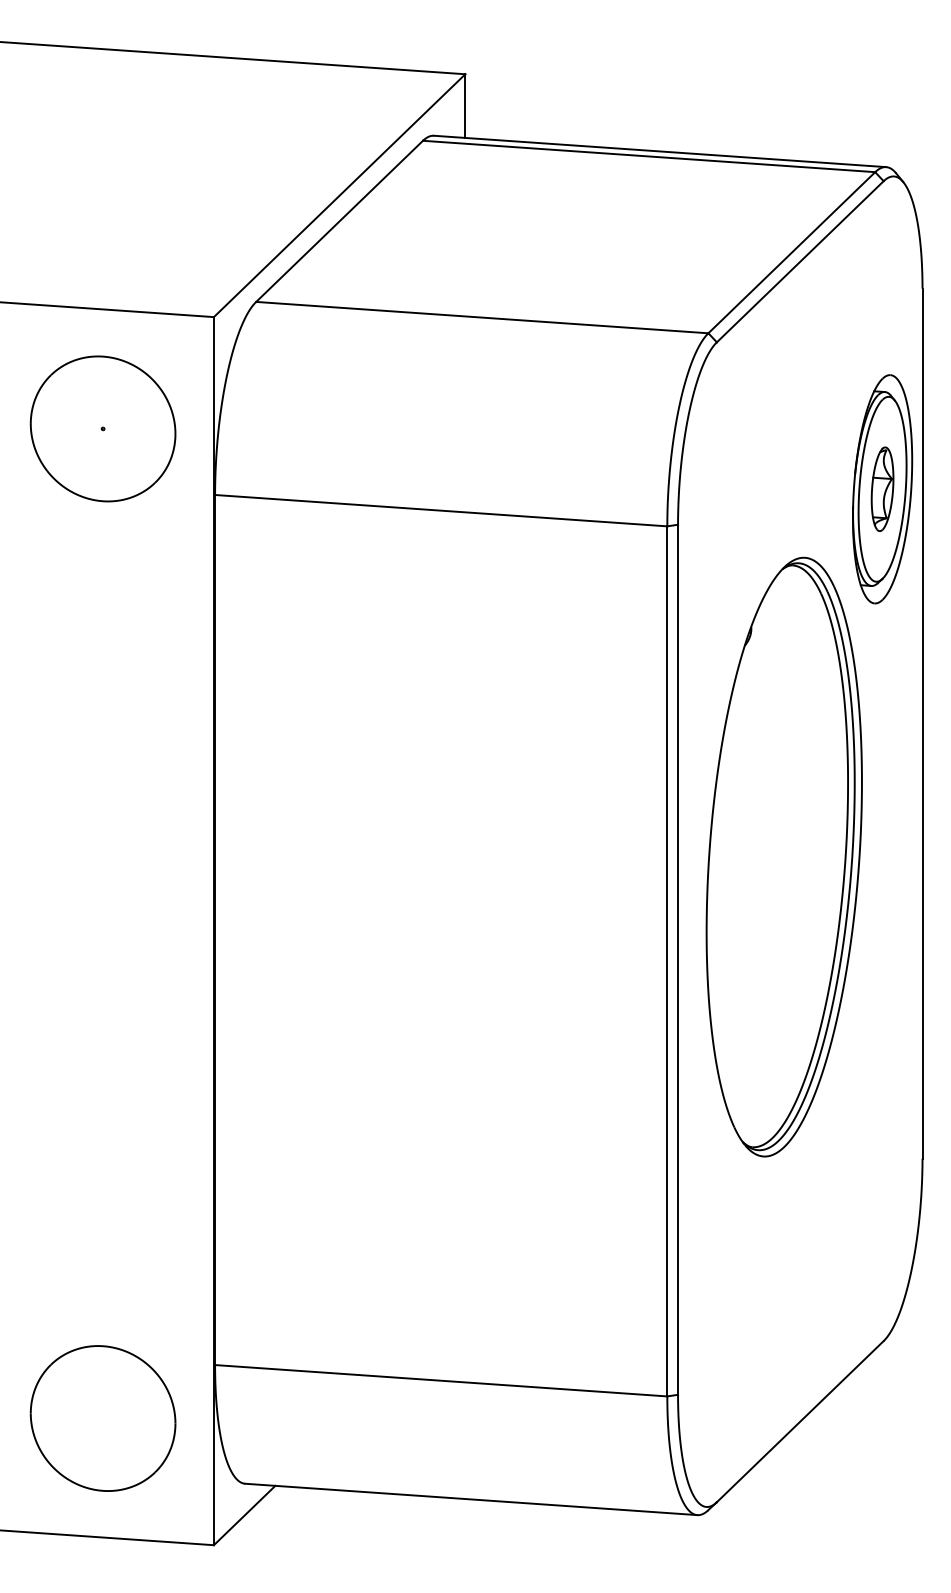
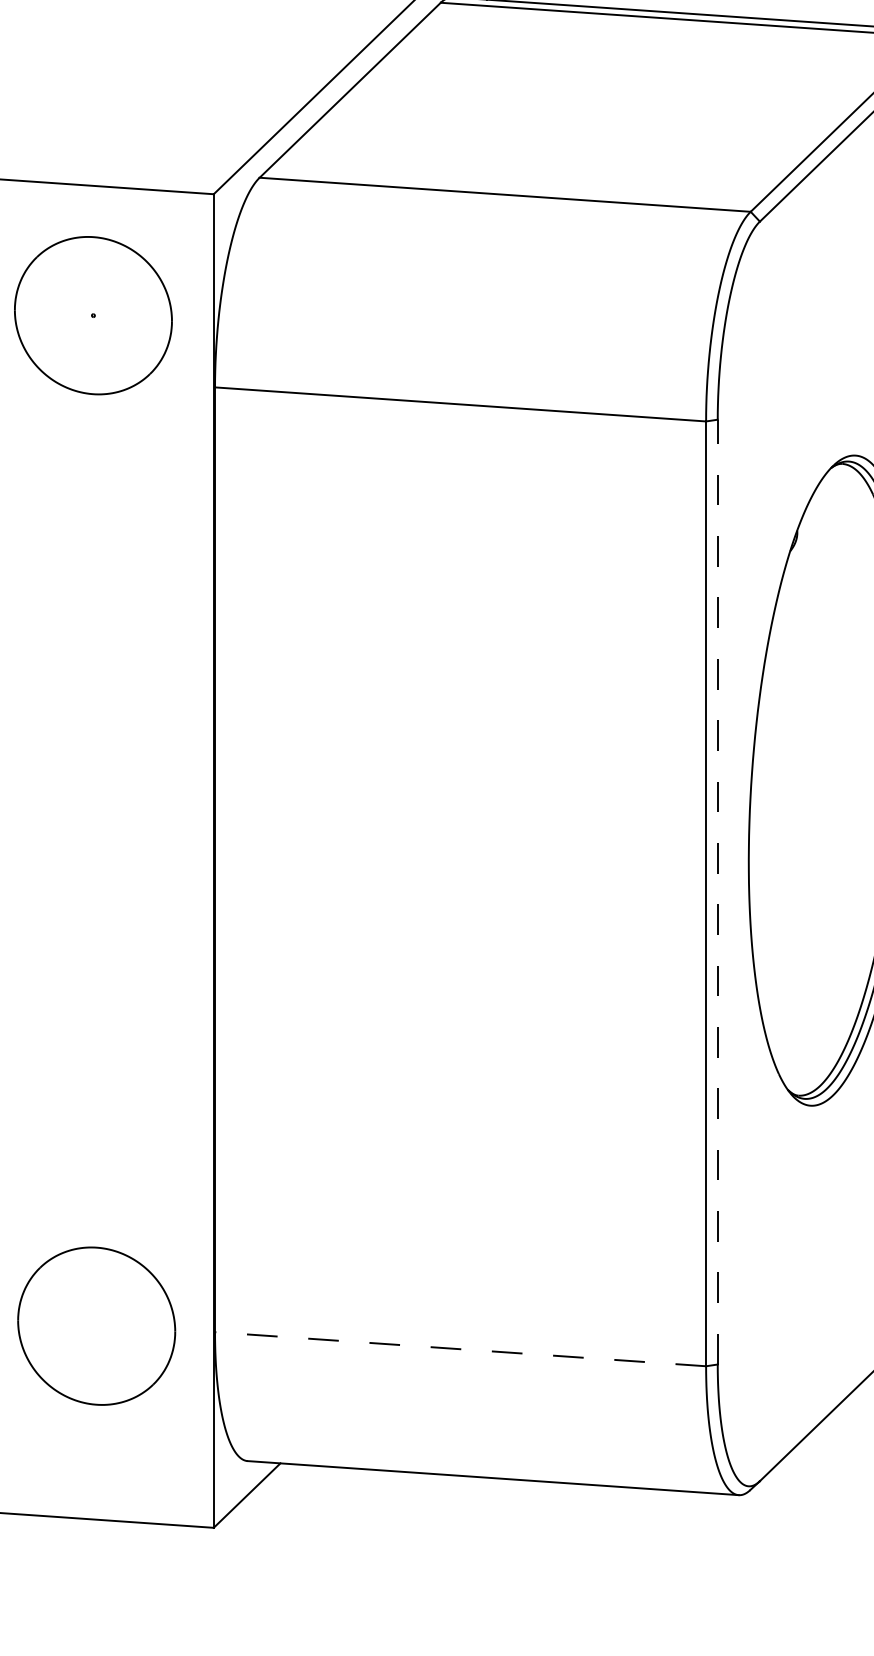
line: (678, 959) -> (718, 891), solid -> dashed
line: (441, 1380) -> (460, 1348), solid -> dashed
part: (102, 1418) -> (96, 1326), moved

